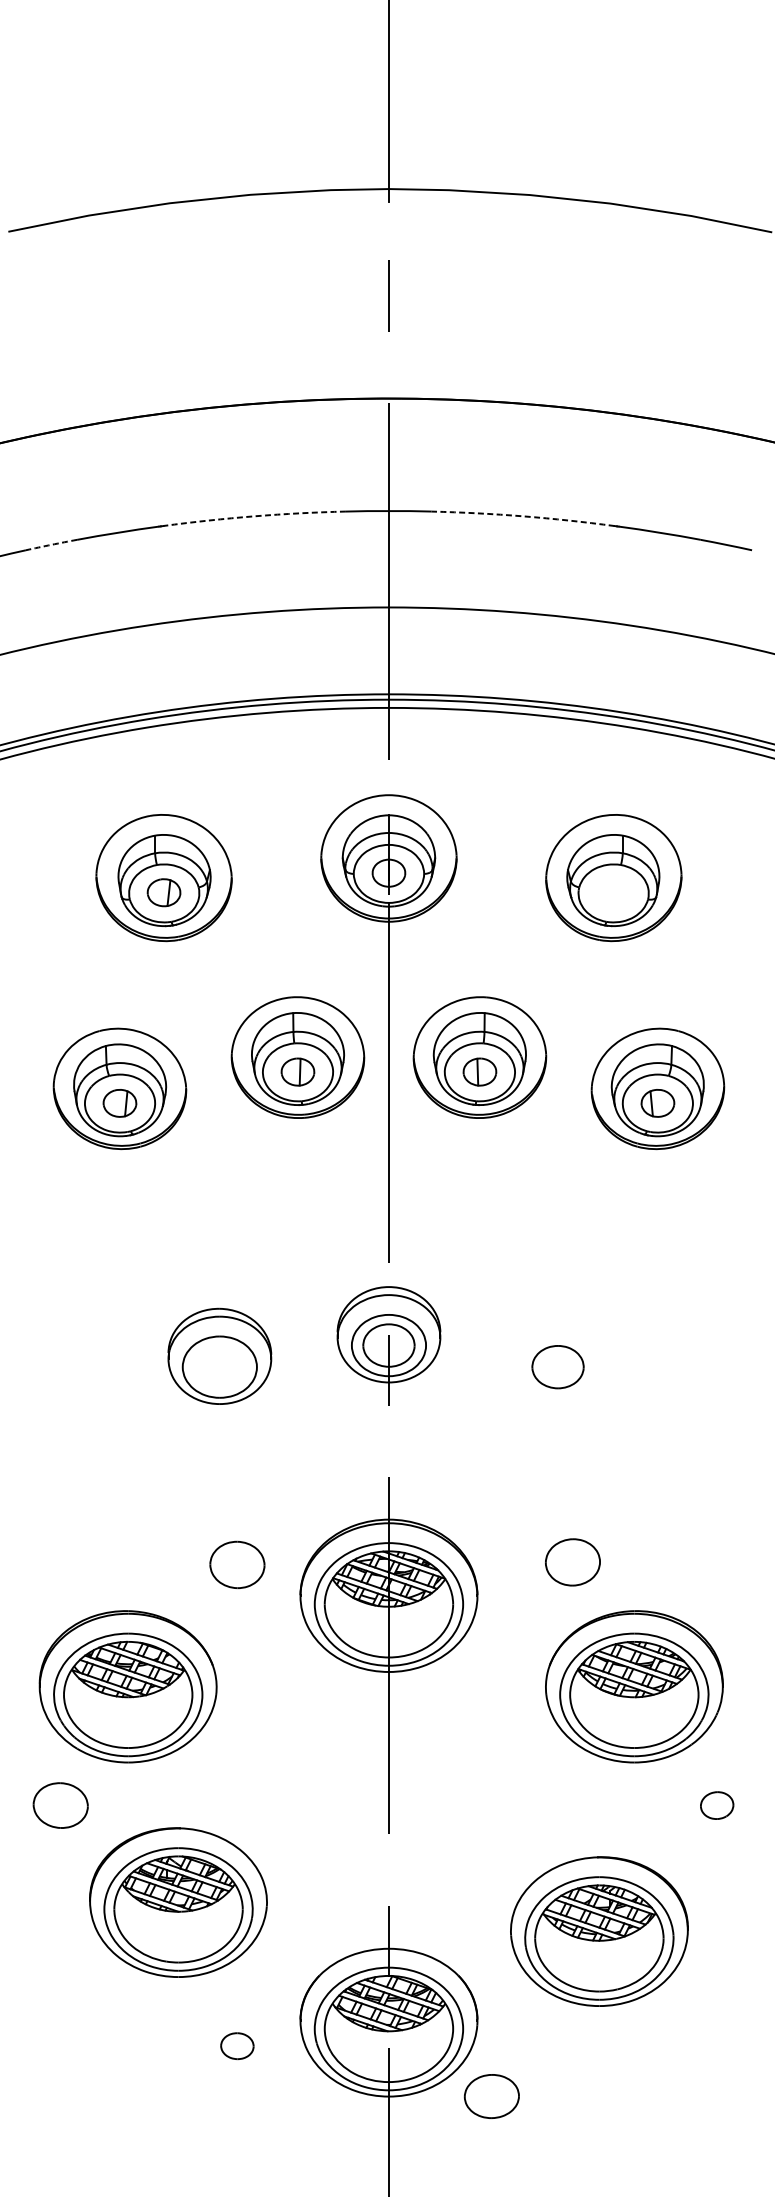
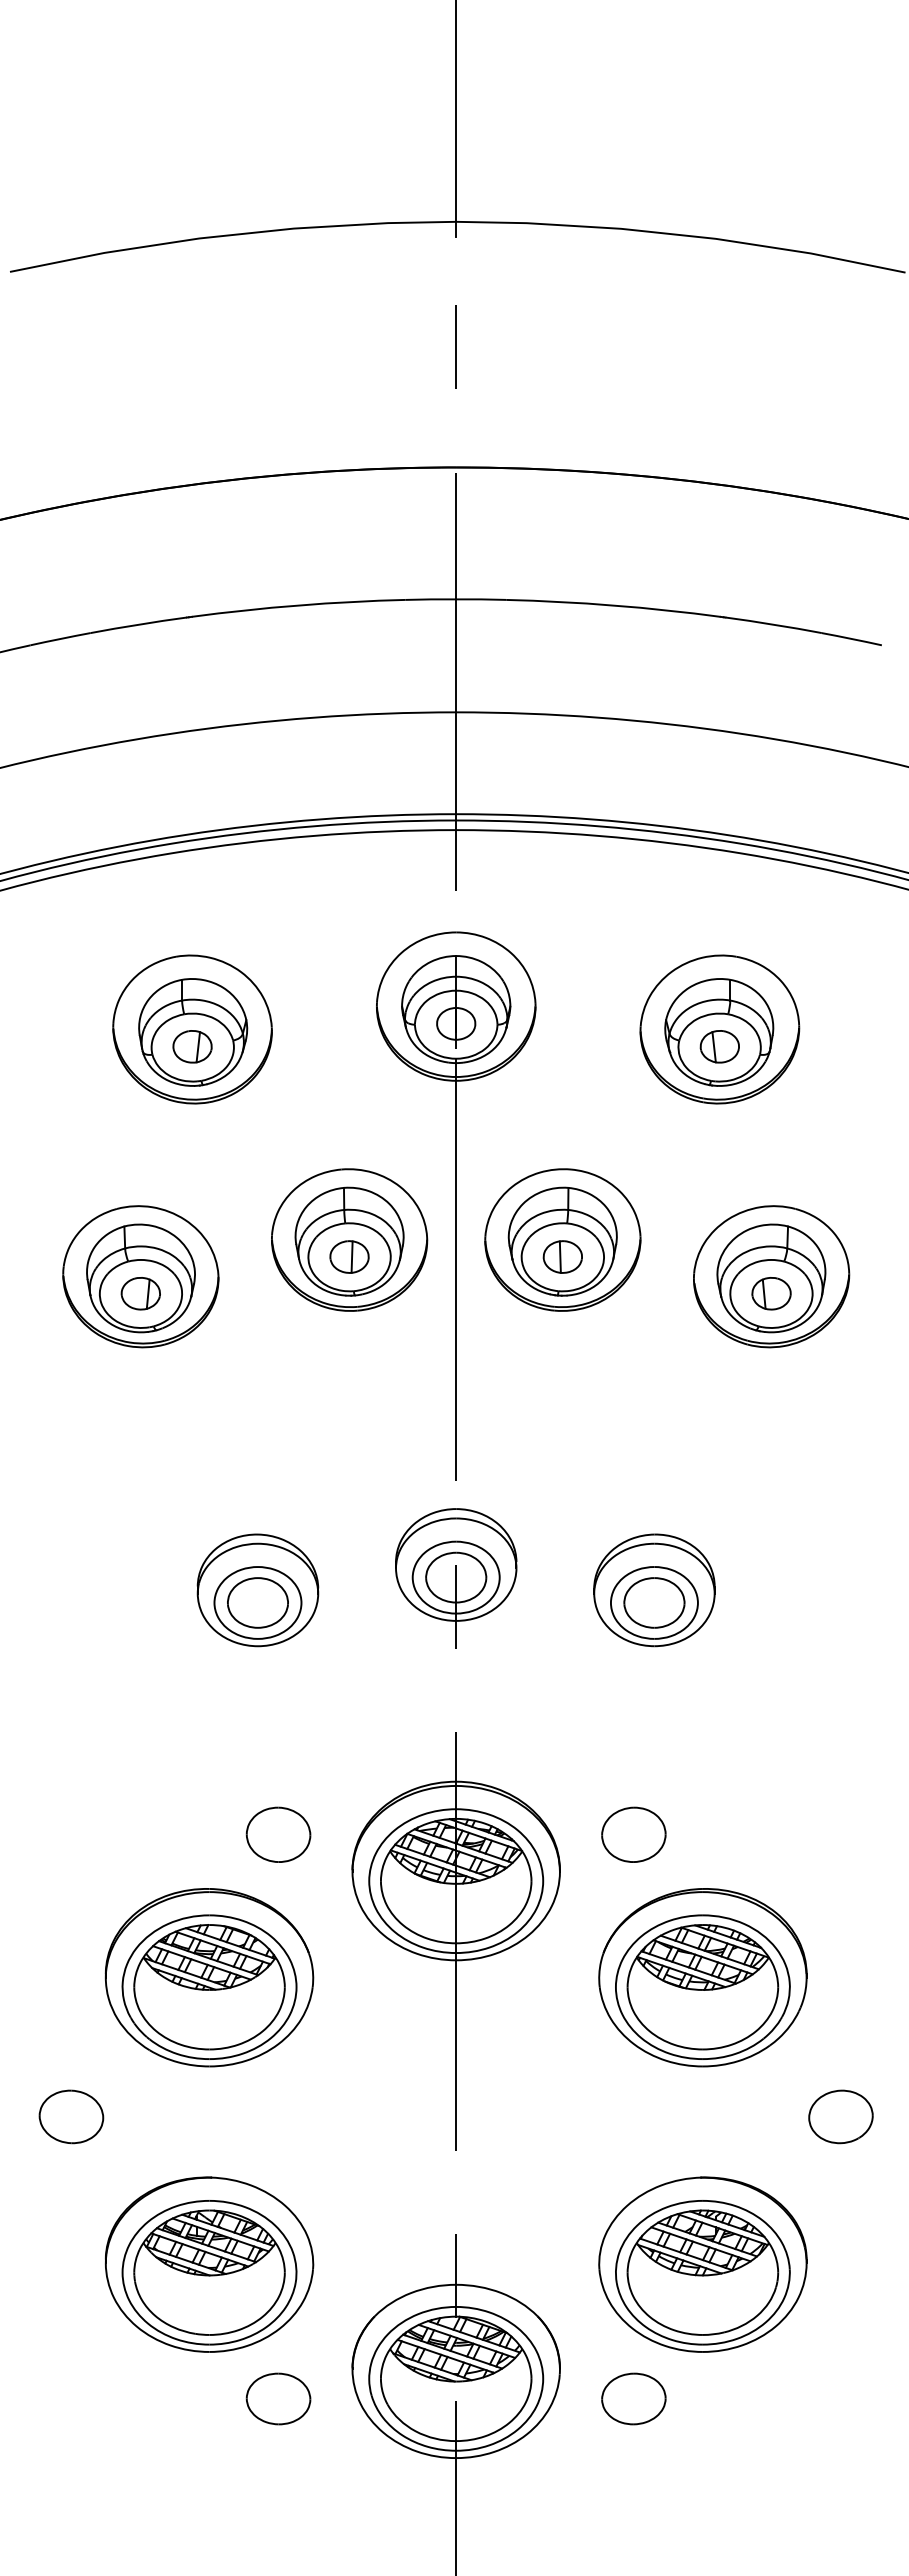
arc: (254, 516) -> (298, 605), dashed -> solid
arc: (523, 516) -> (613, 605), dashed -> solid
arc: (51, 544) -> (60, 638), dashed -> solid
part: (613, 892) -> (719, 1046), added
part: (558, 1356) -> (654, 1590), added
part: (219, 1366) -> (257, 1602), added
part: (572, 1562) -> (633, 1834), moved
part: (128, 1686) -> (209, 1977), moved
part: (634, 1686) -> (702, 1977), moved
part: (716, 1805) -> (840, 2116), size x1.67
part: (178, 1902) -> (209, 2264), moved
part: (237, 2045) -> (278, 2398), size x1.67
part: (491, 2096) -> (633, 2398), moved

